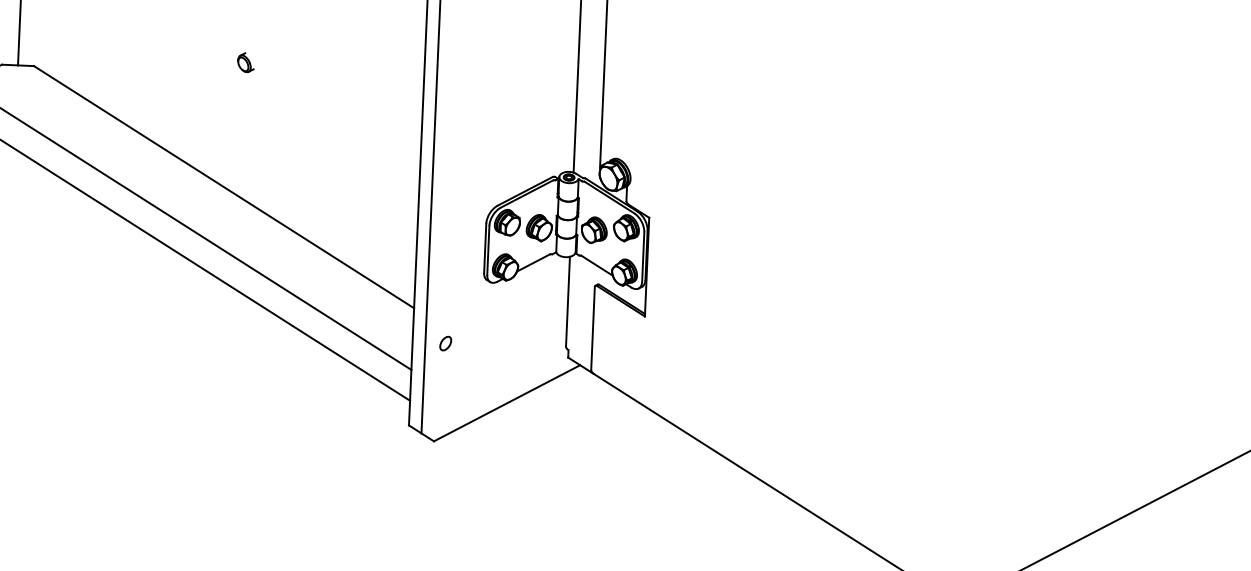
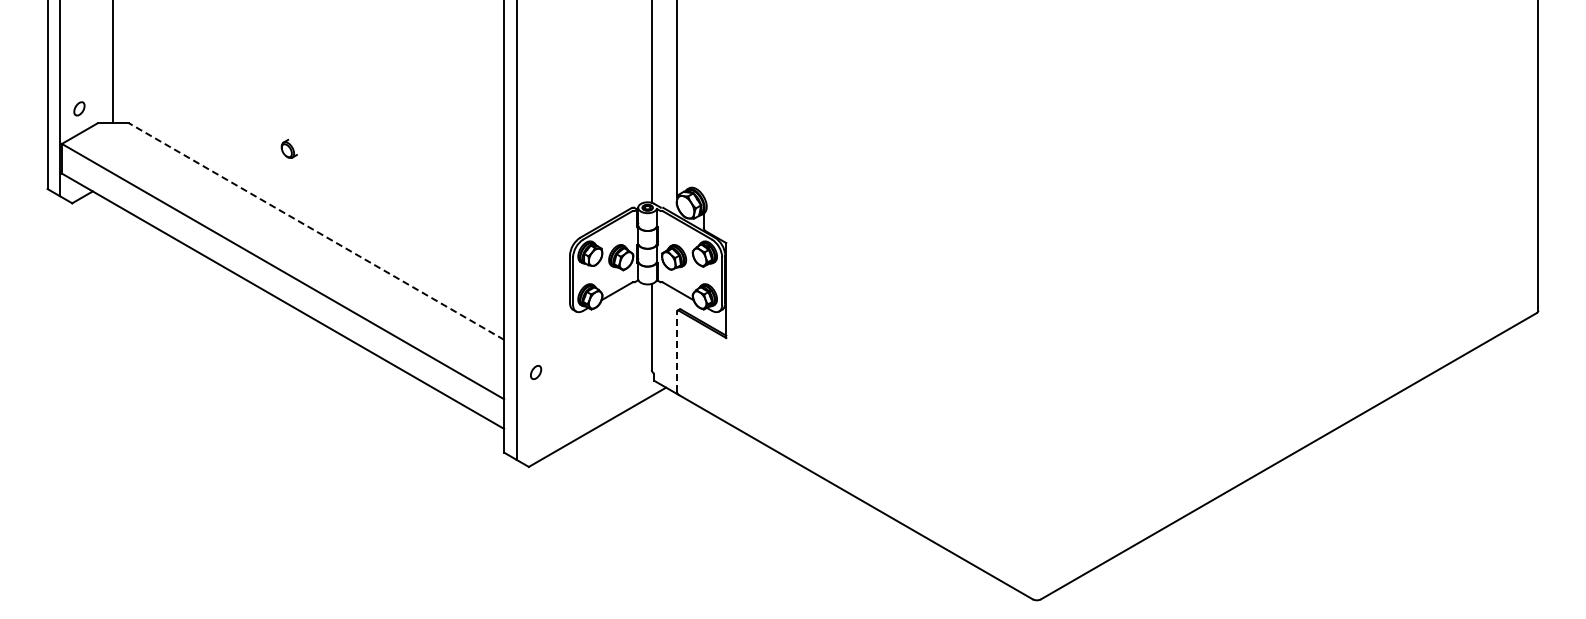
part: (245, 62) -> (288, 148), moved
line: (224, 187) -> (316, 231), solid -> dashed
line: (592, 328) -> (676, 351), solid -> dashed

